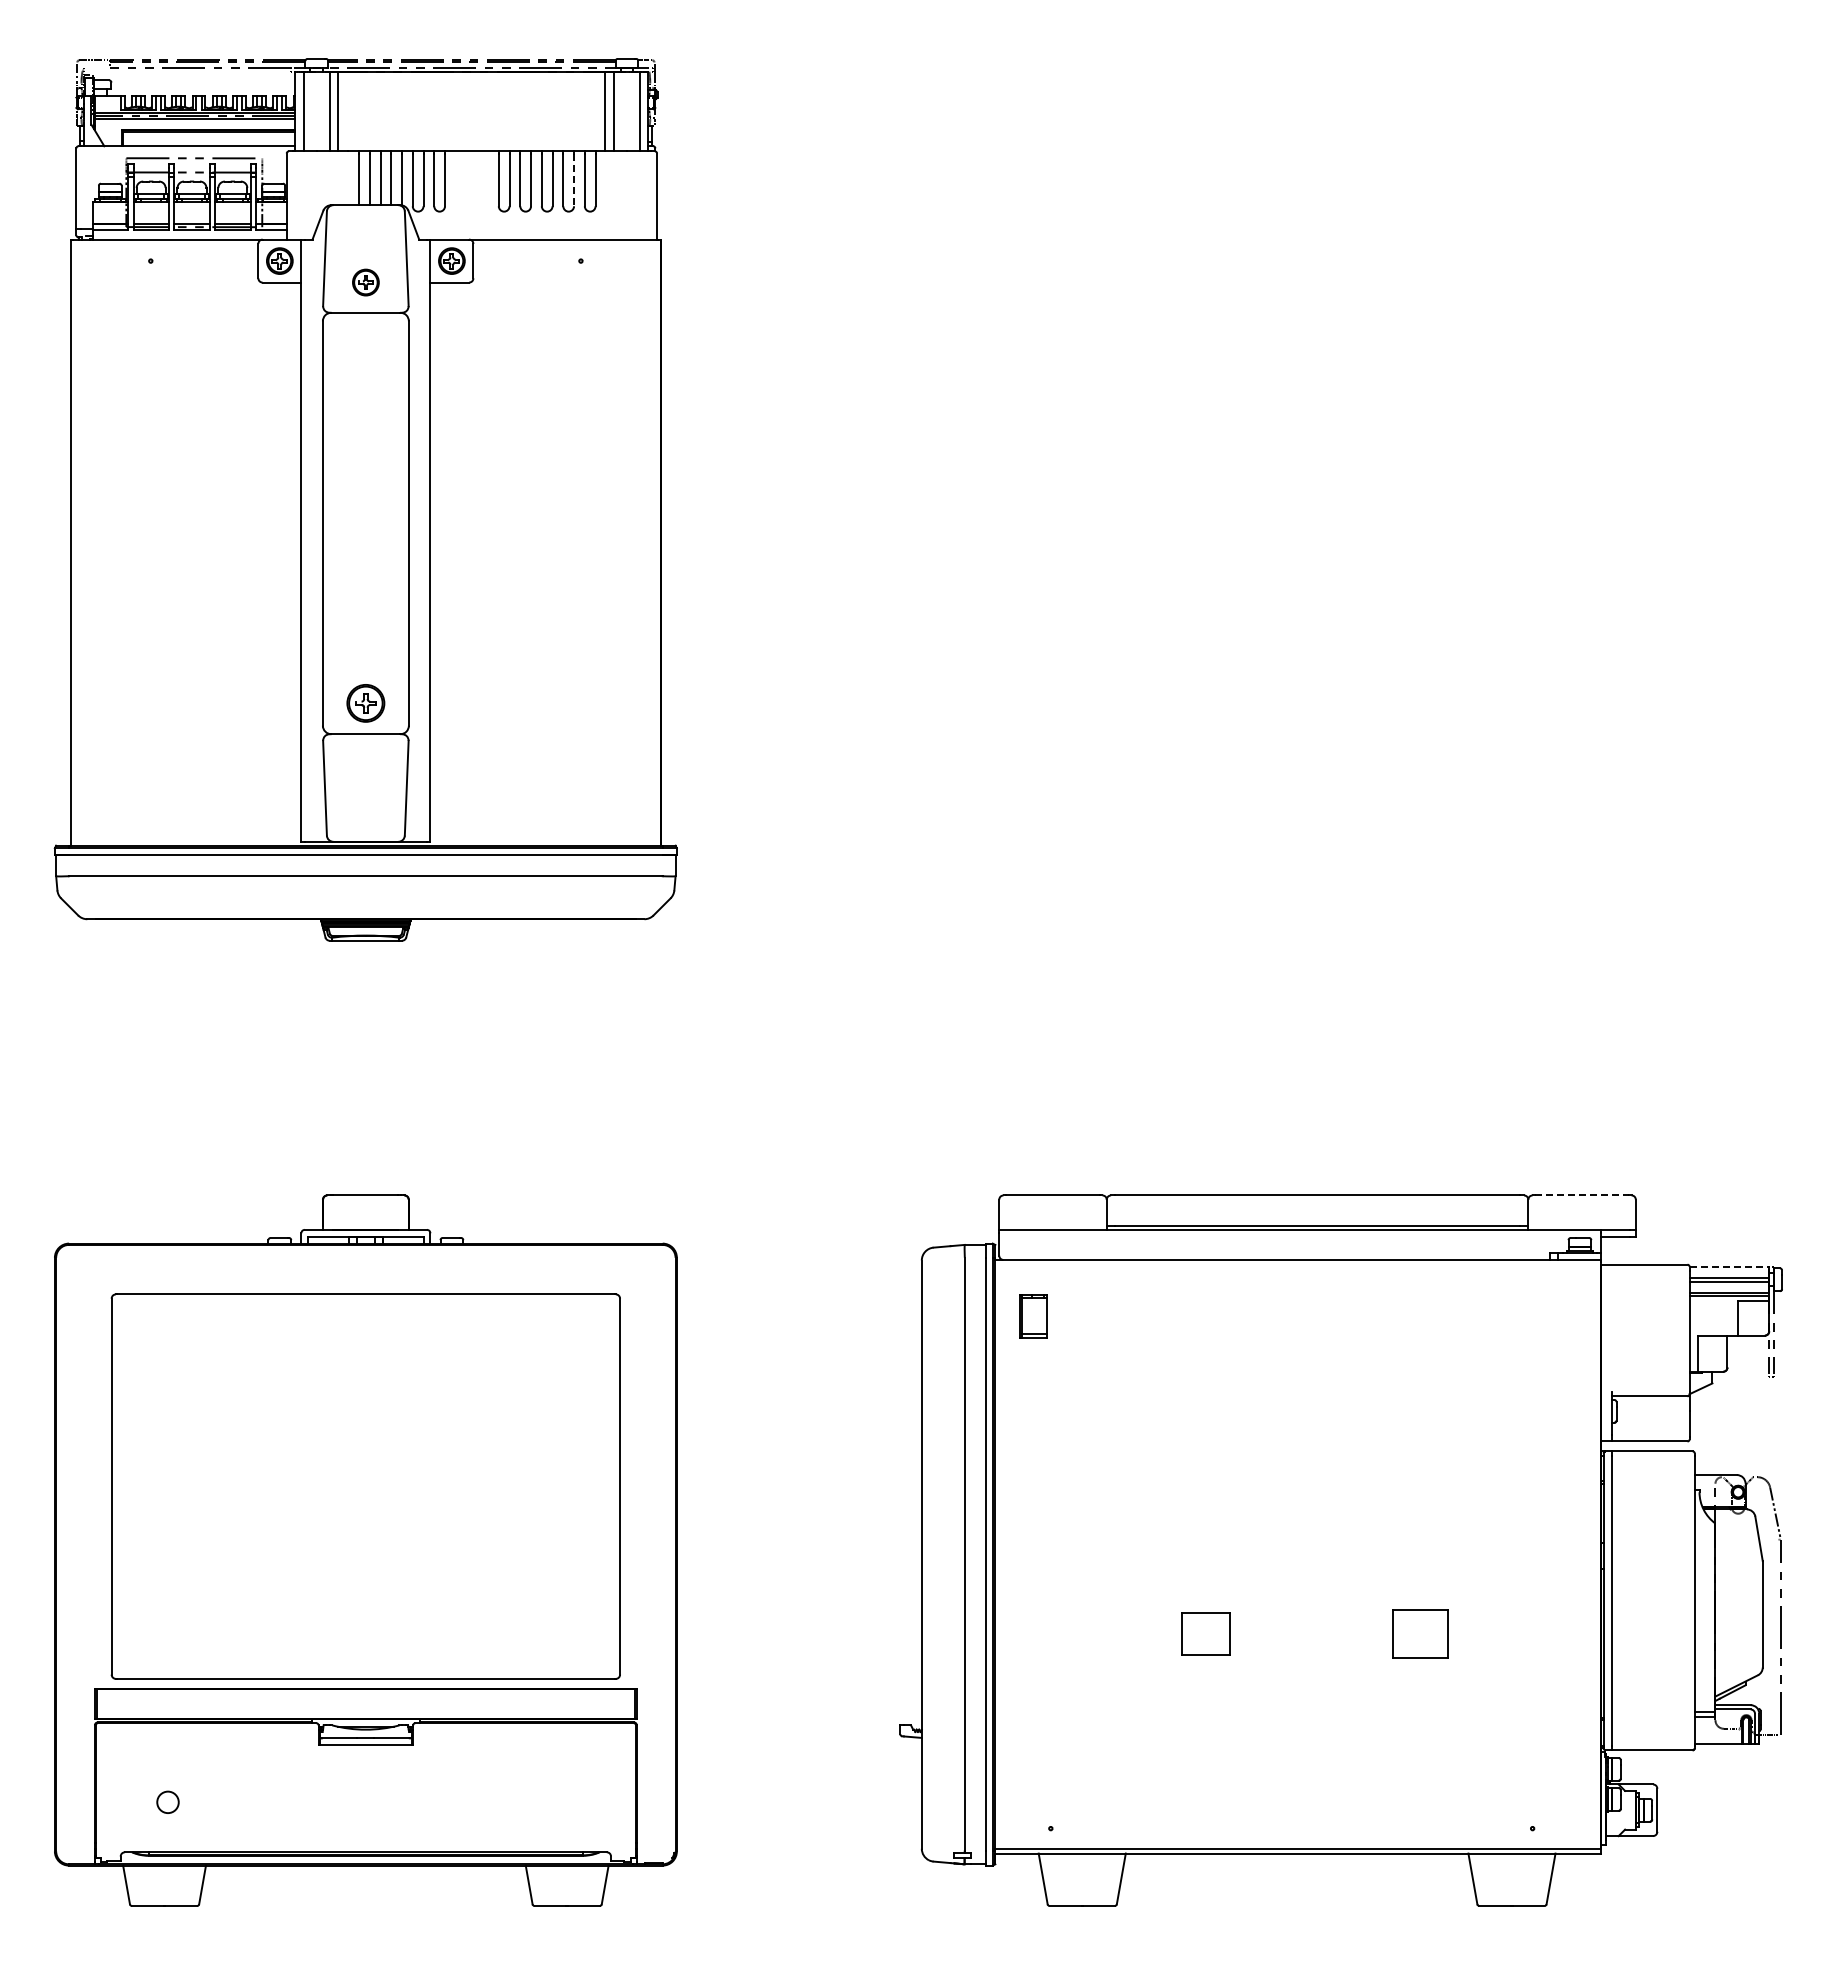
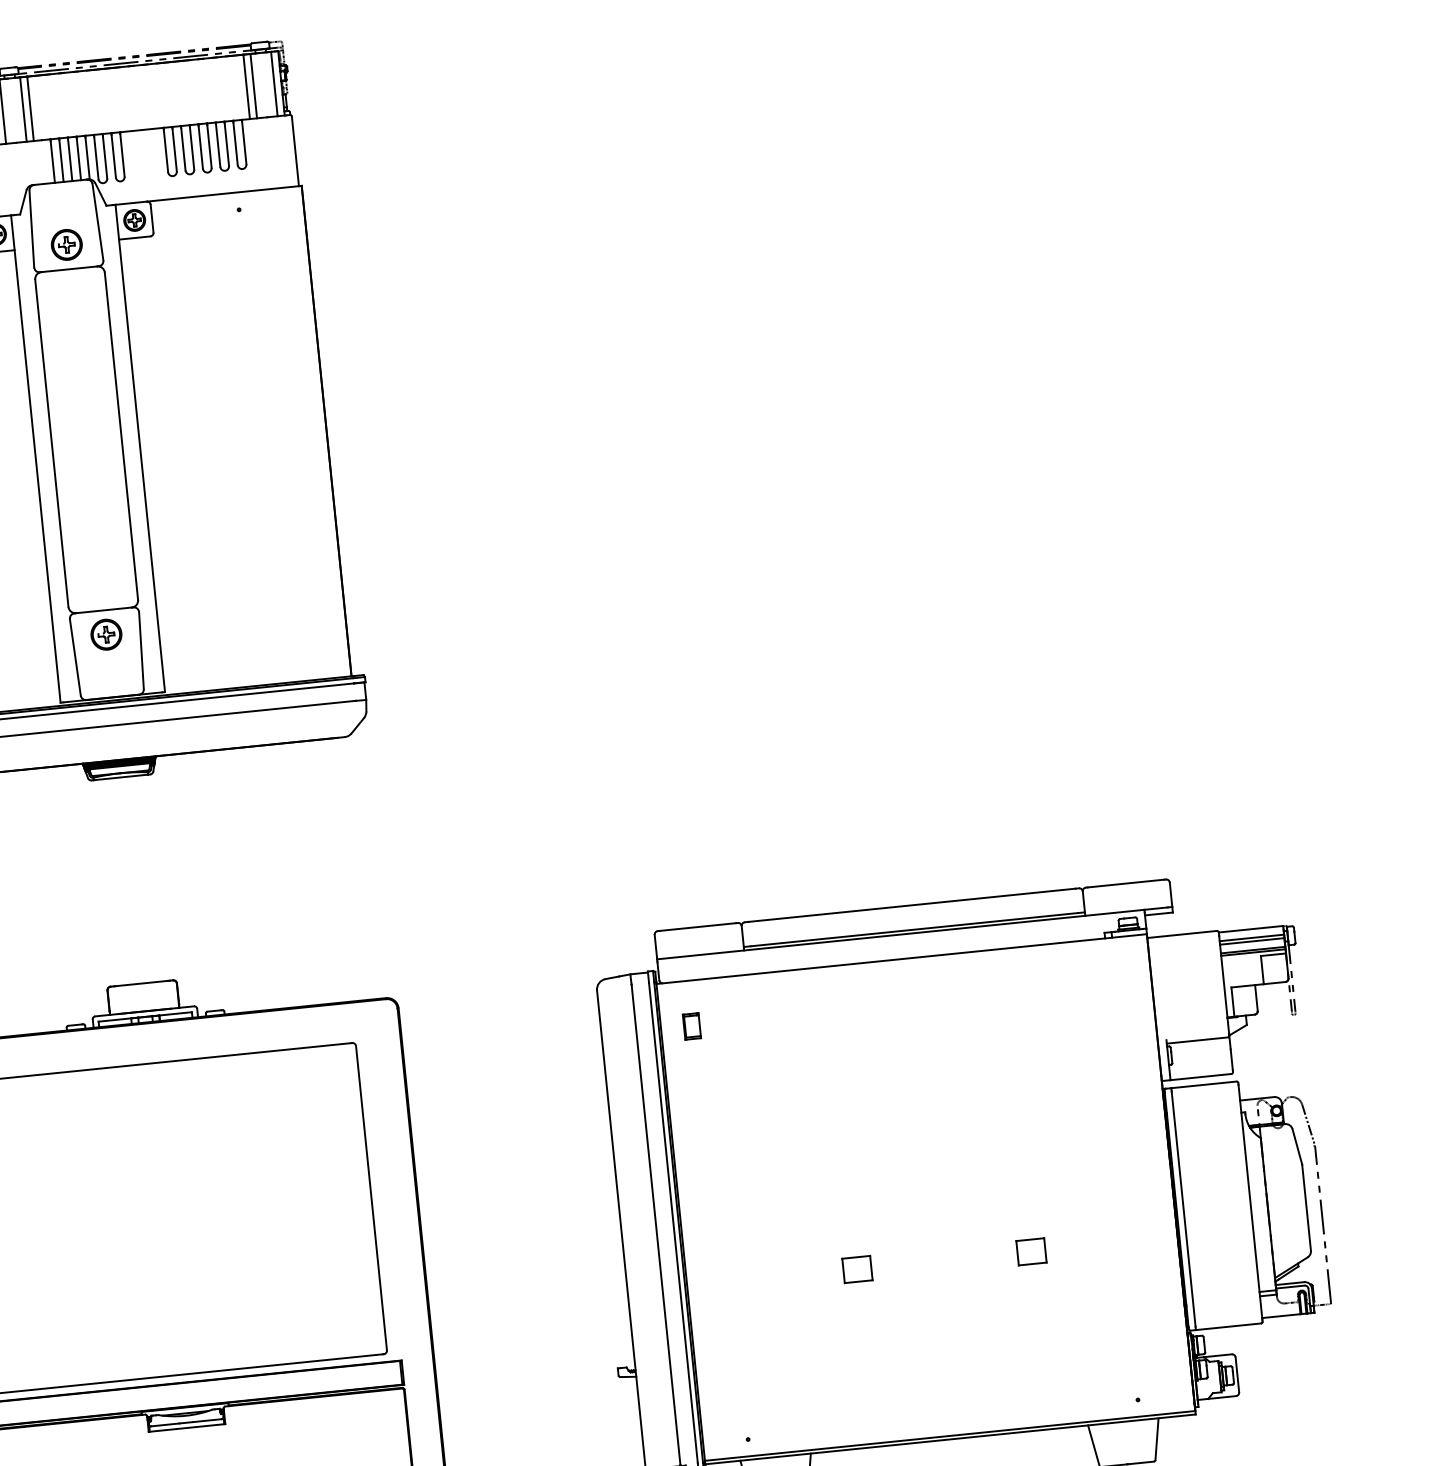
line: (574, 180) -> (227, 145), dashed -> solid
part: (365, 282) -> (66, 244), size x1.43
part: (365, 703) -> (106, 634), moved
line: (1582, 1195) -> (1126, 883), dashed -> solid
line: (1729, 1266) -> (1251, 928), dashed -> solid
part: (1033, 1316) -> (692, 1026), size x0.71
part: (1205, 1633) -> (857, 1268), size x0.71
part: (1420, 1633) -> (1031, 1251), size x0.62

